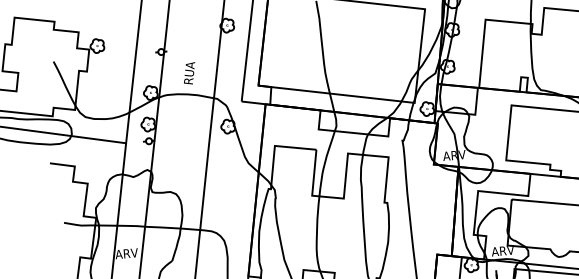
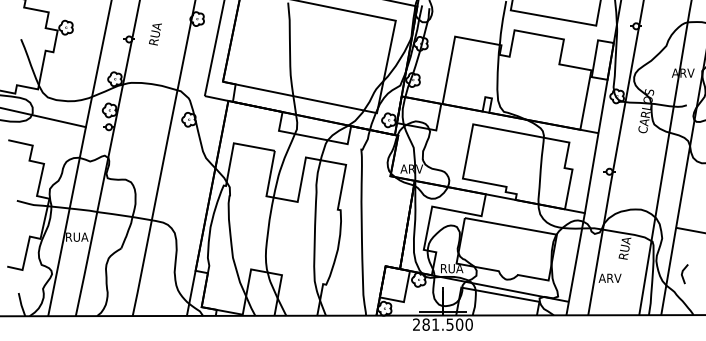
text: (189, 73) -> (155, 34), moved
text: (502, 250) -> (451, 268), ARV -> RUA
text: (126, 253) -> (76, 236), ARV -> RUA

